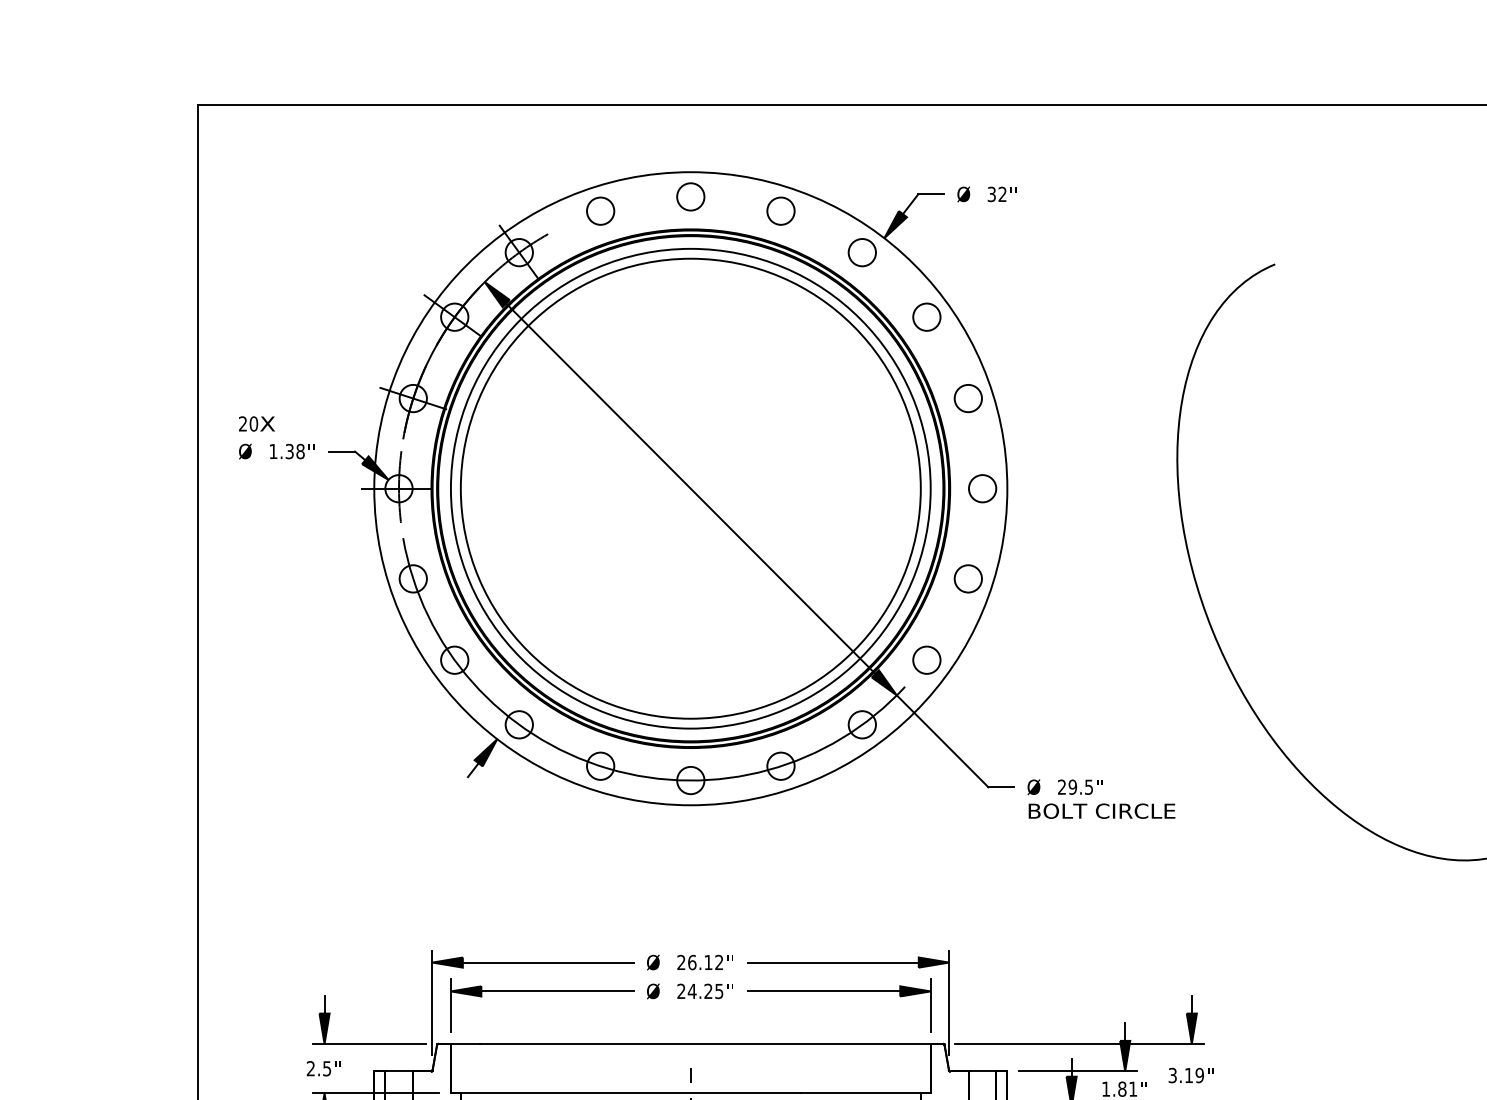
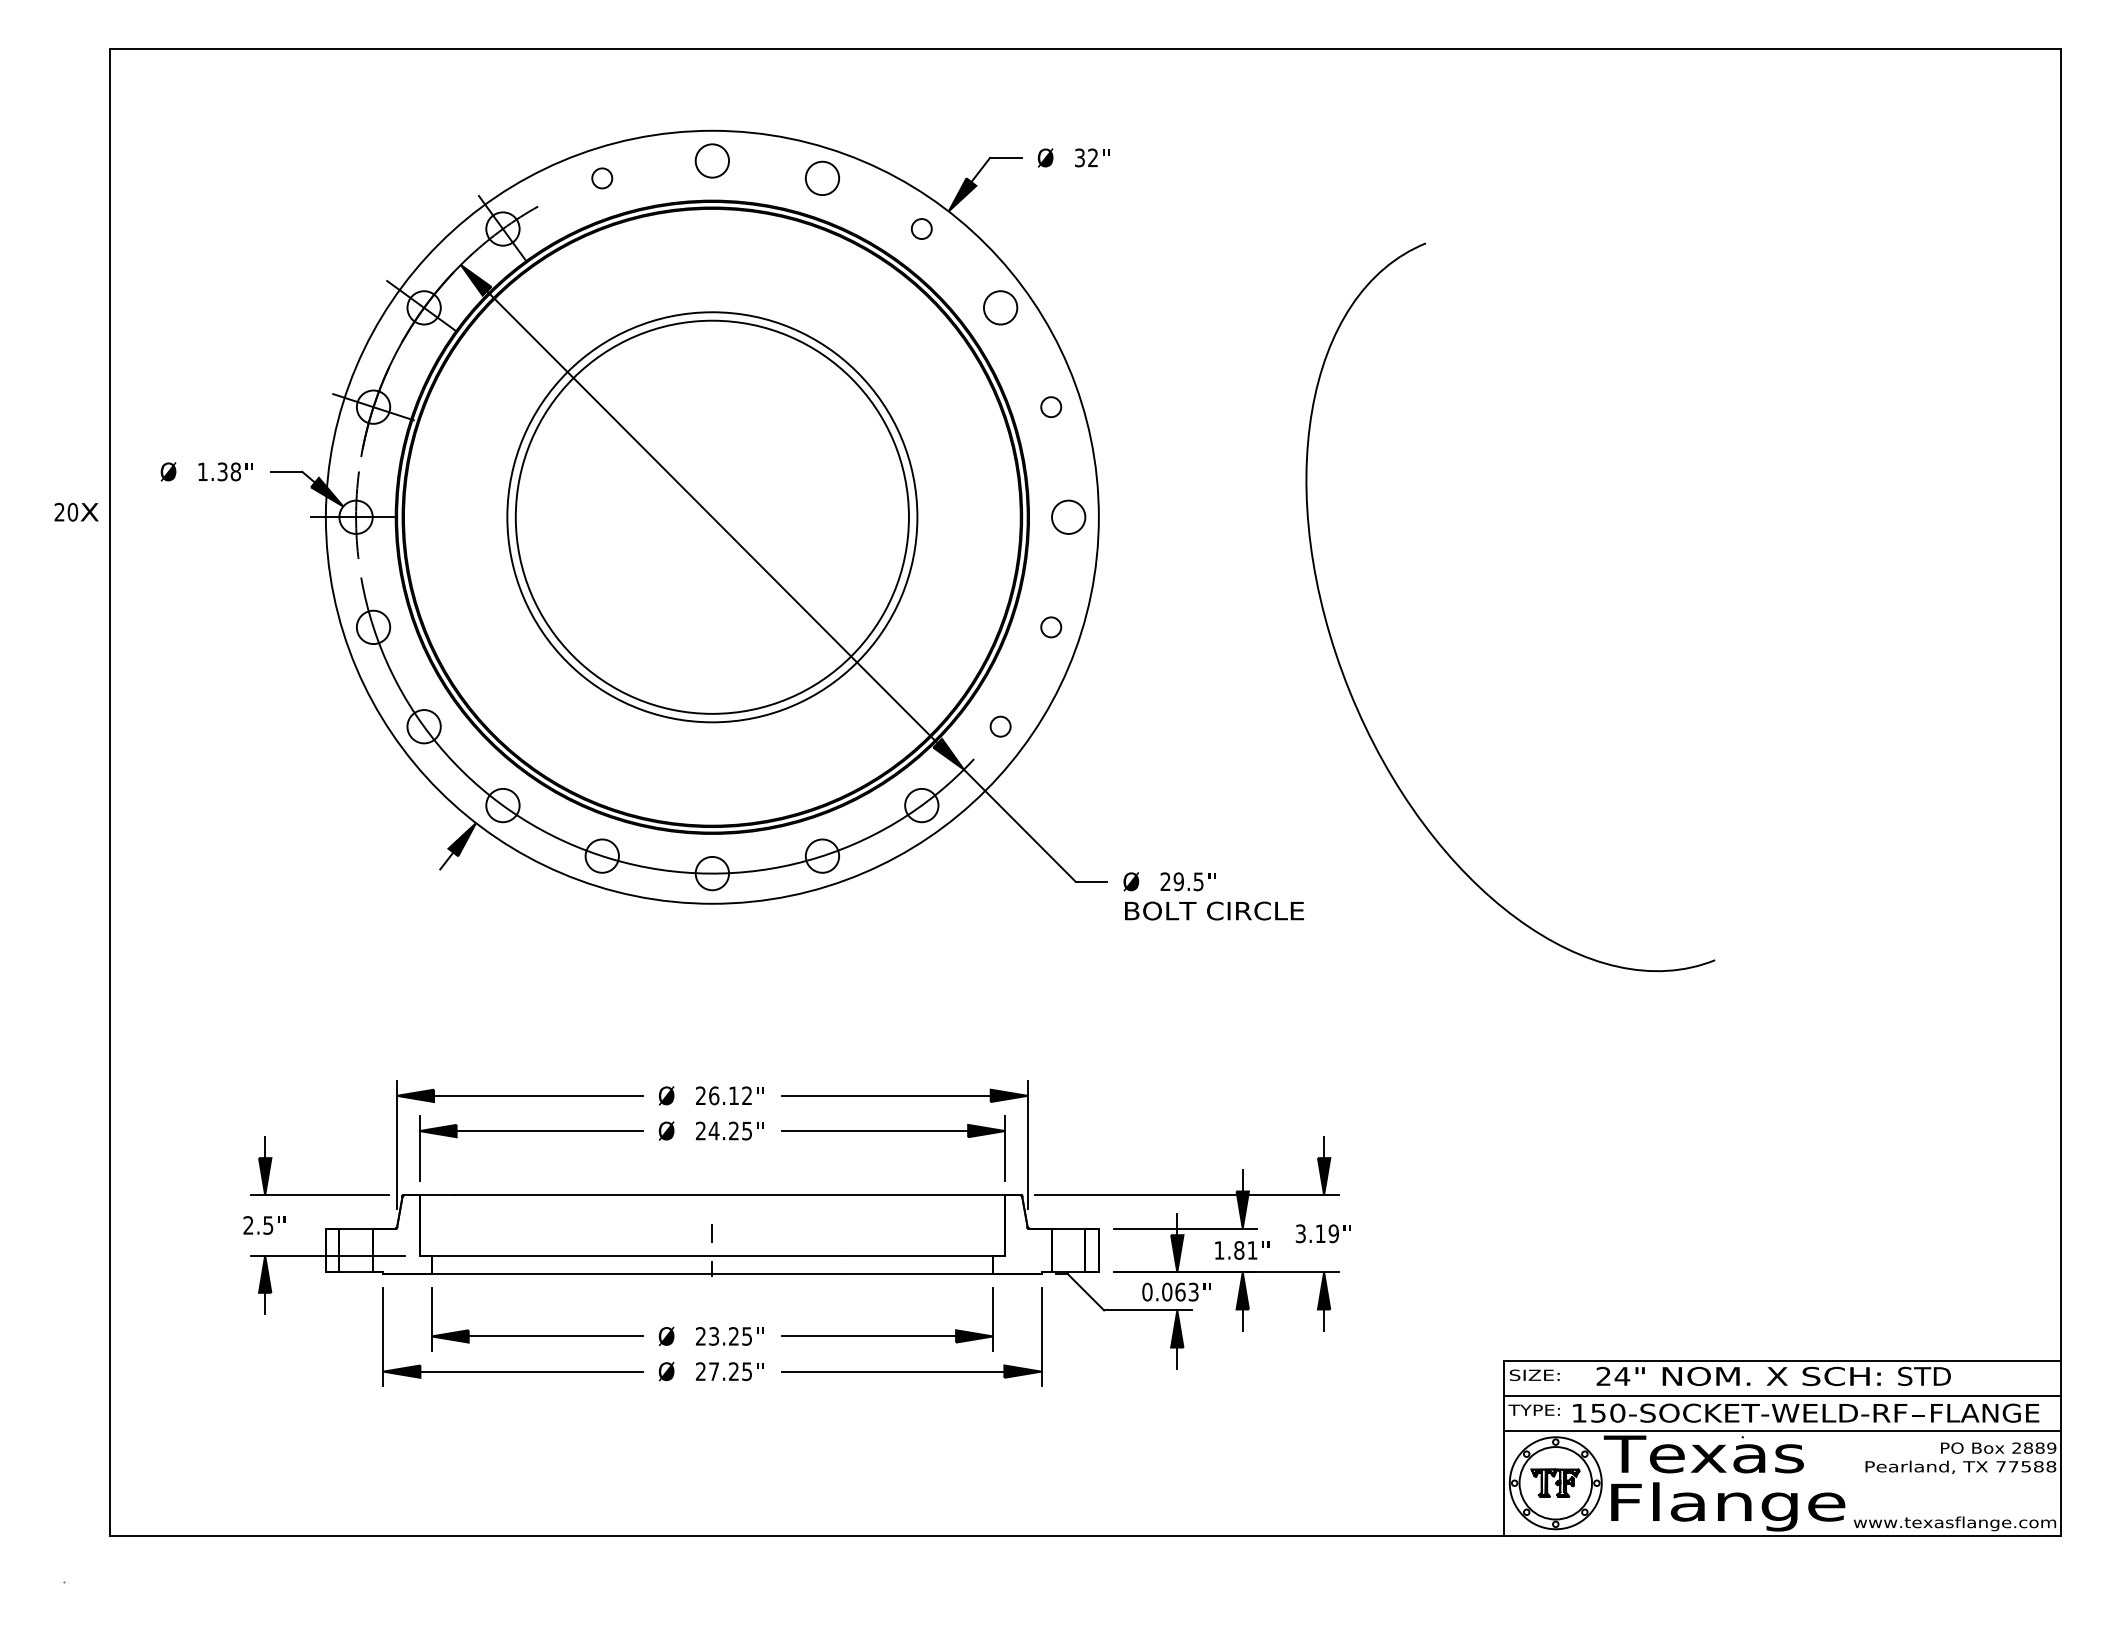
circle: (600, 211) -> (601, 178), size x0.6
circle: (862, 252) -> (921, 228), size x0.6
circle: (967, 397) -> (1050, 406), size x0.6
text: (256, 423) -> (76, 511), moved
circle: (690, 488) -> (712, 517), size x0.7
circle: (690, 488) -> (712, 517), size x0.7
circle: (967, 578) -> (1050, 627), size x0.6
circle: (926, 660) -> (1000, 726), size x0.6

